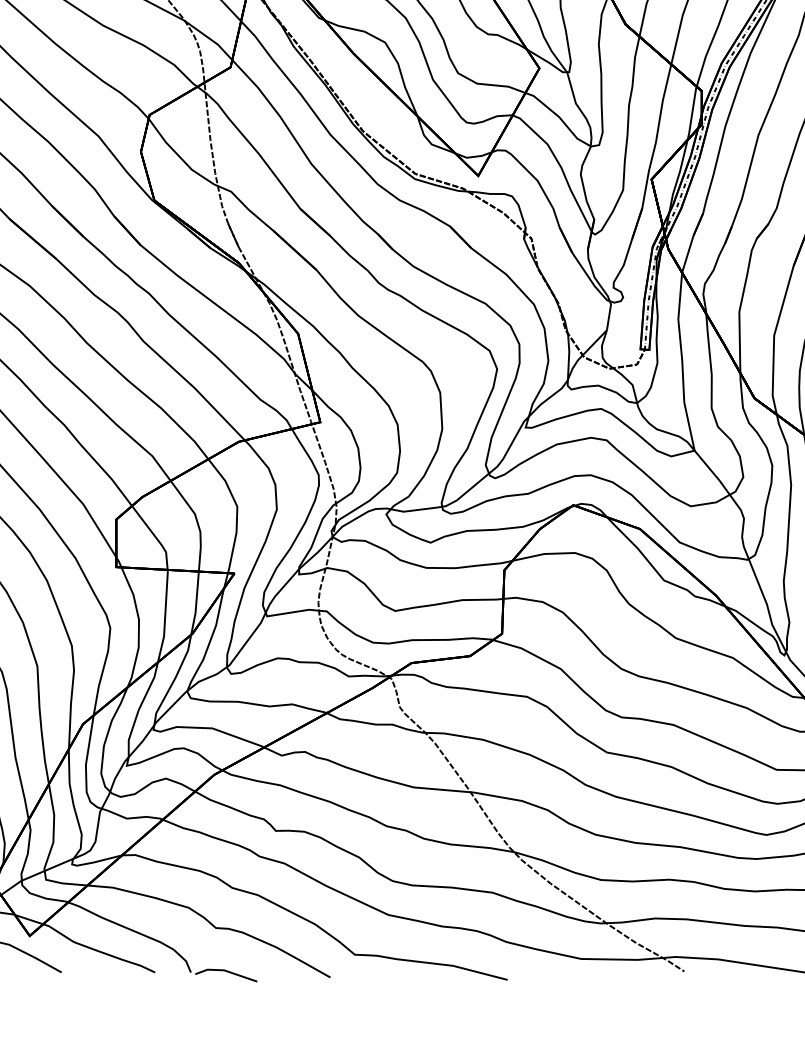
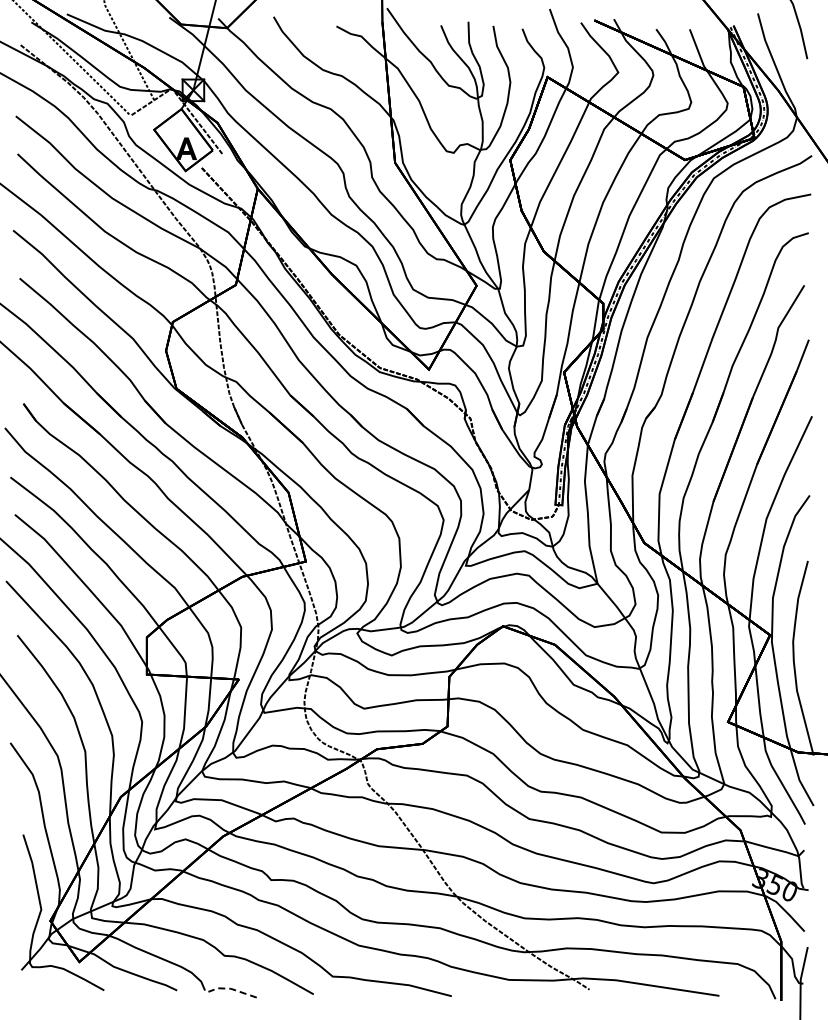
line: (224, 971) -> (231, 989), solid -> dashed

